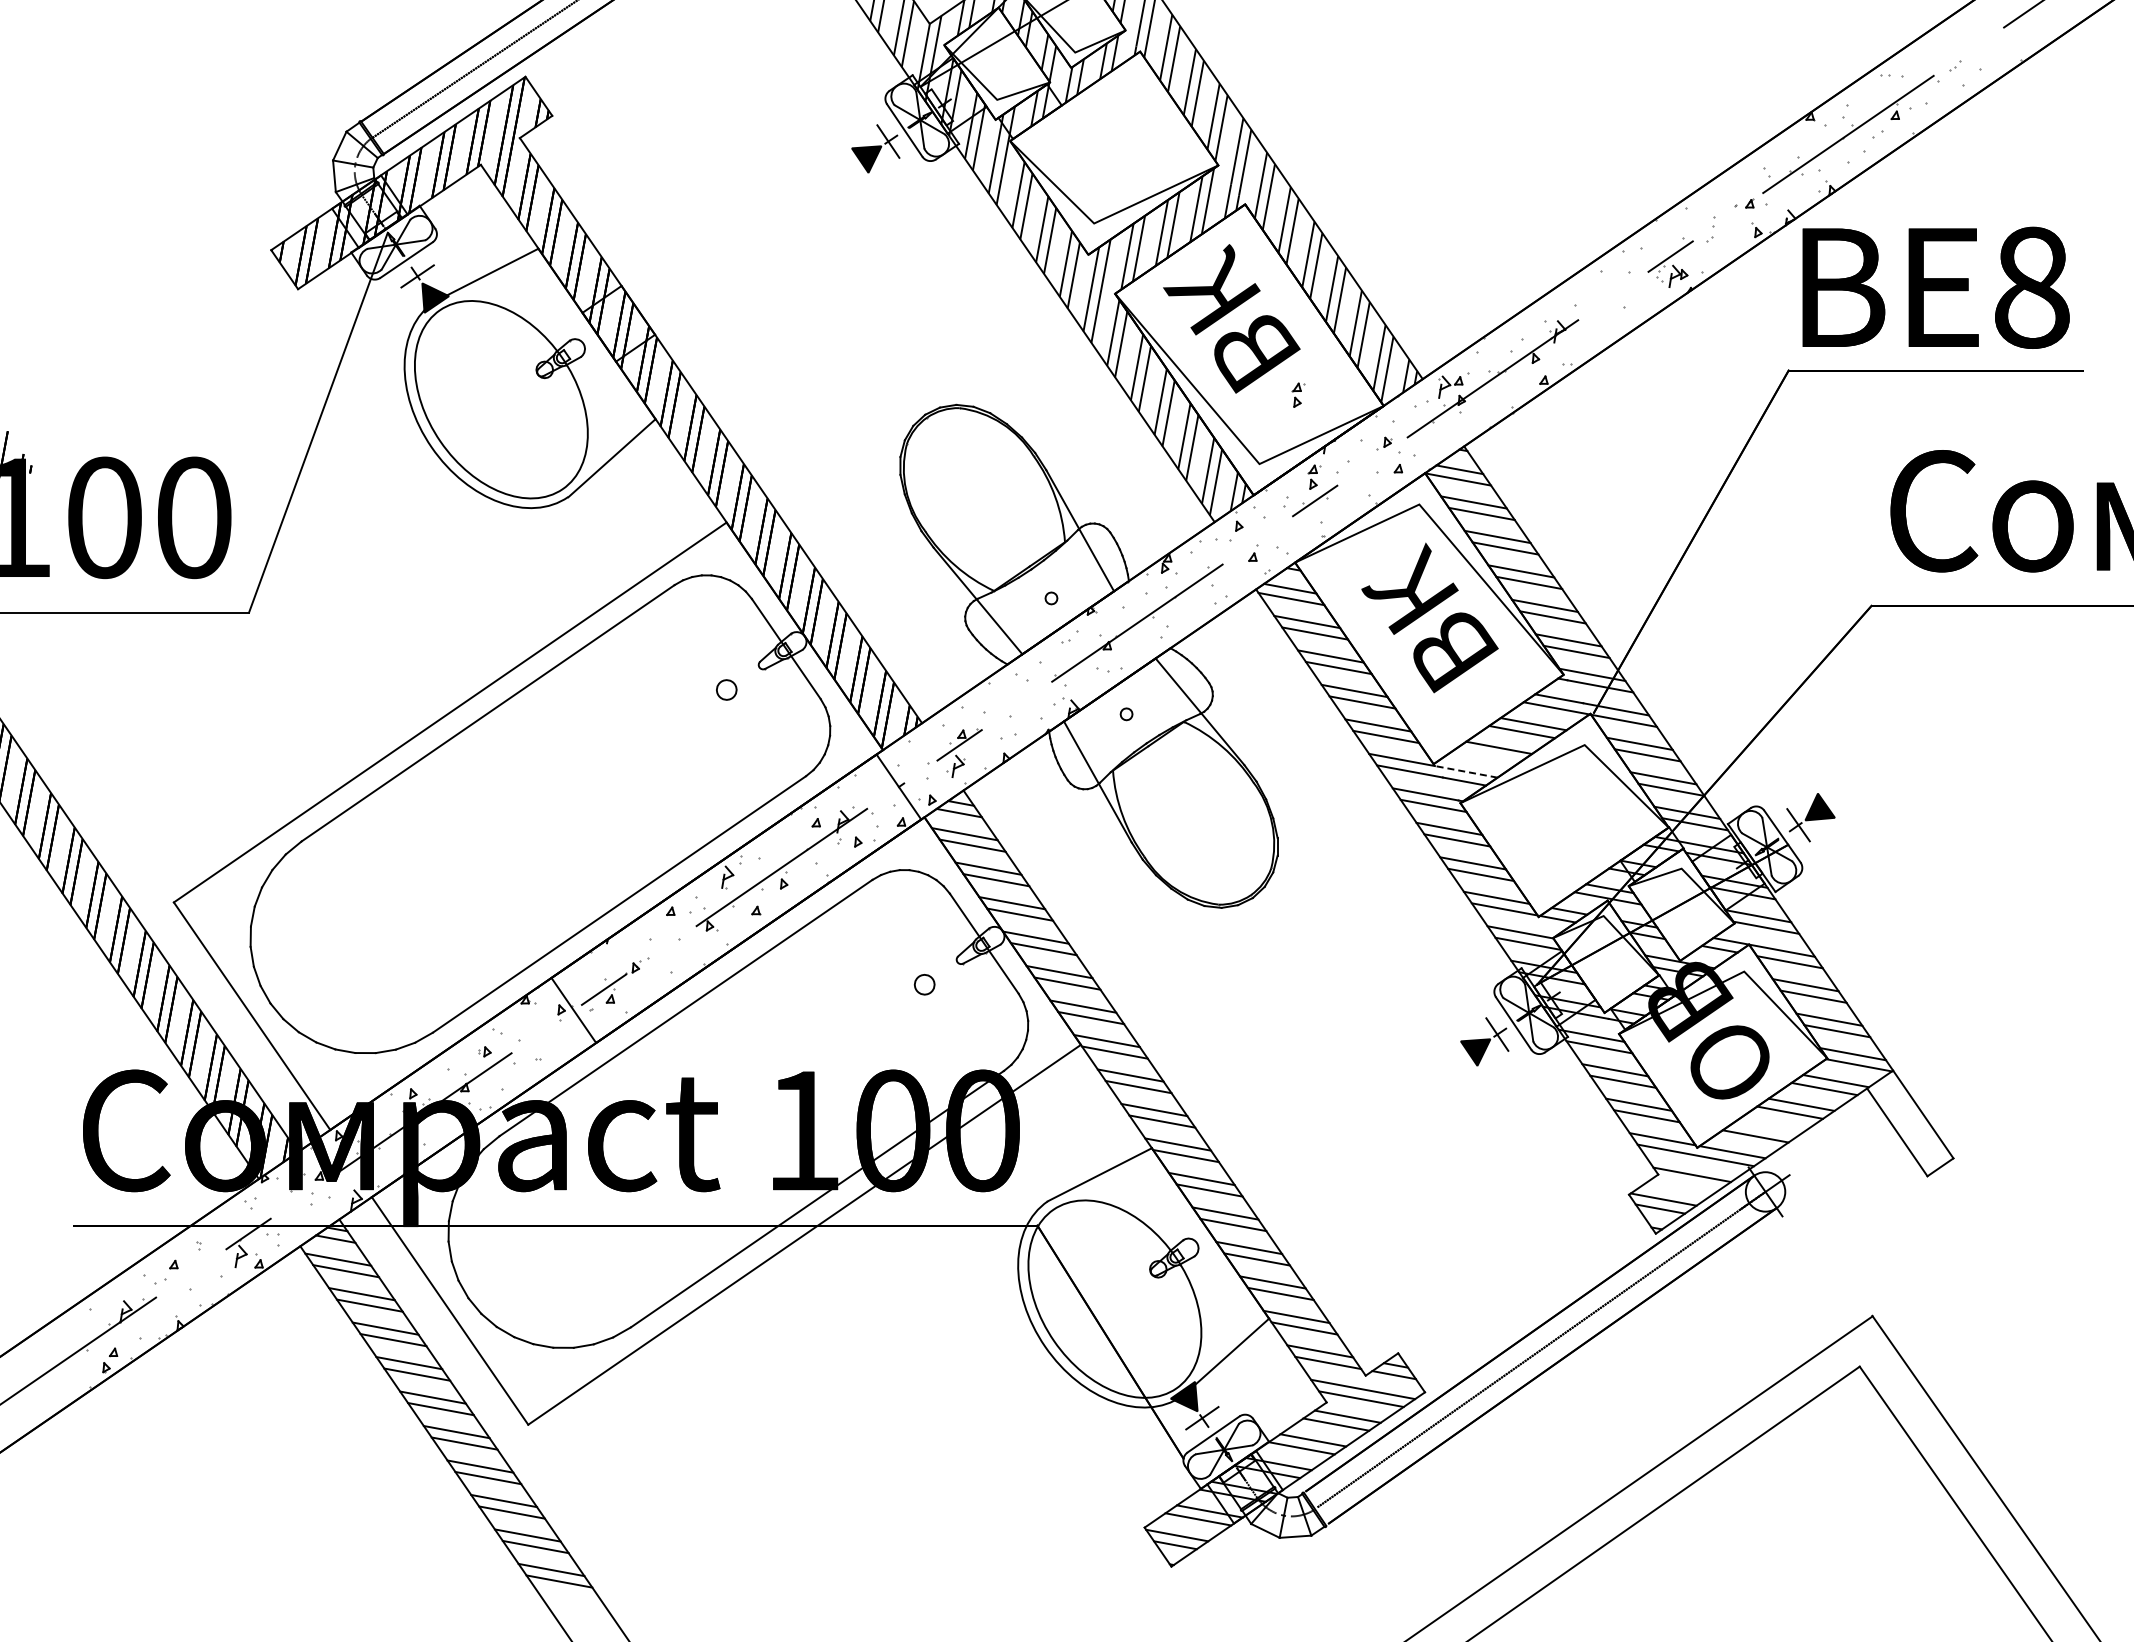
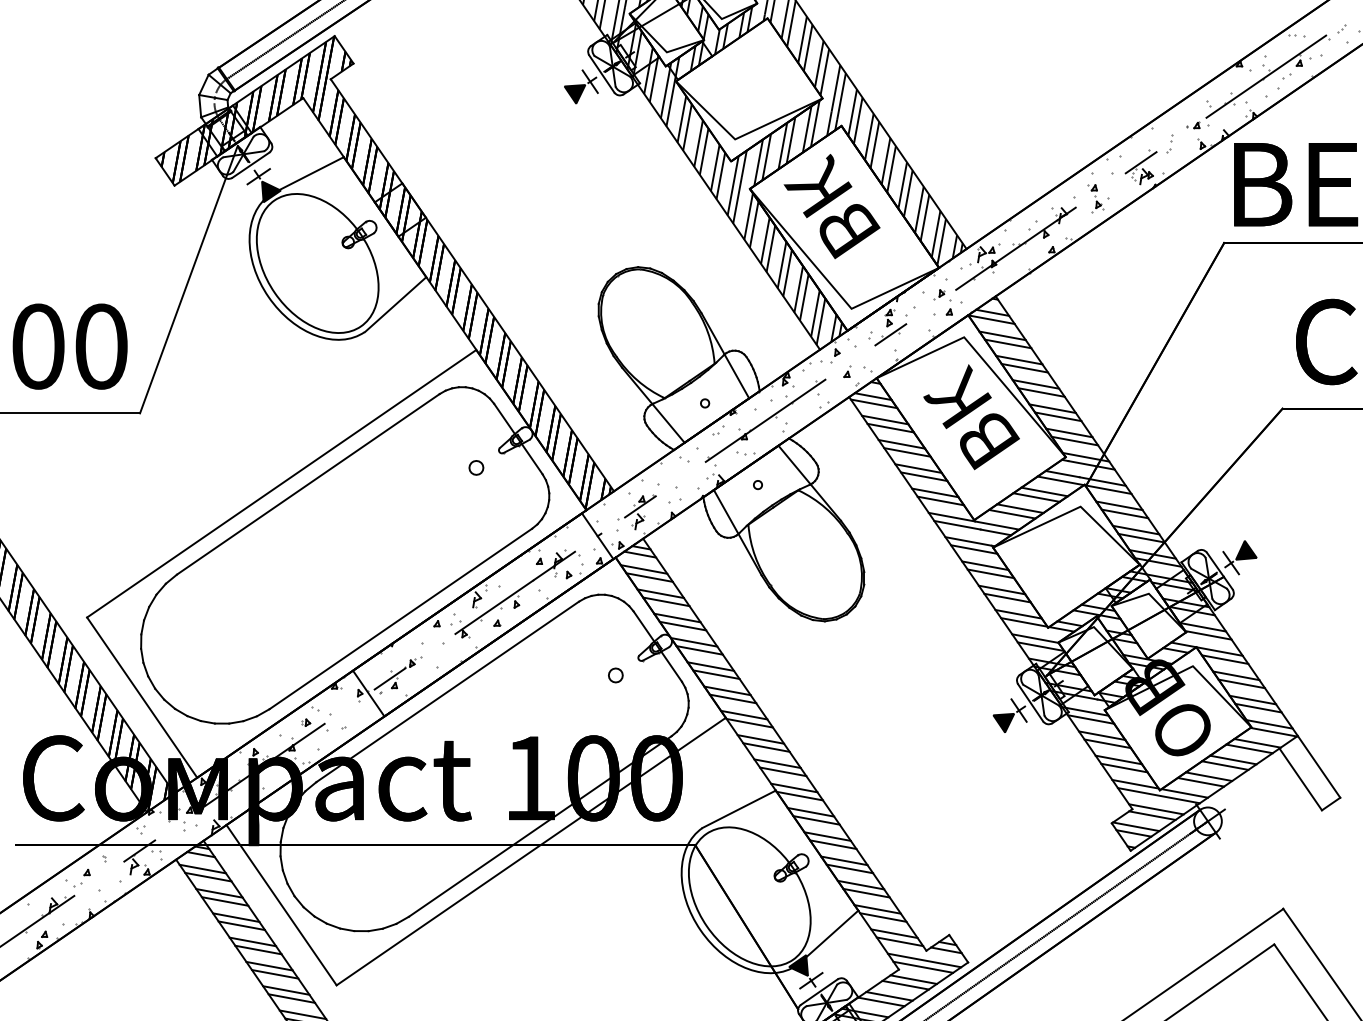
part: (1606, 307) -> (1095, 198), added
part: (1298, 394) -> (879, 259), removed
line: (1487, 755) -> (1012, 514), added
line: (1466, 771) -> (997, 525), dashed -> solid
line: (1767, 1128) -> (1209, 776), added
line: (1686, 1183) -> (1152, 815), added

